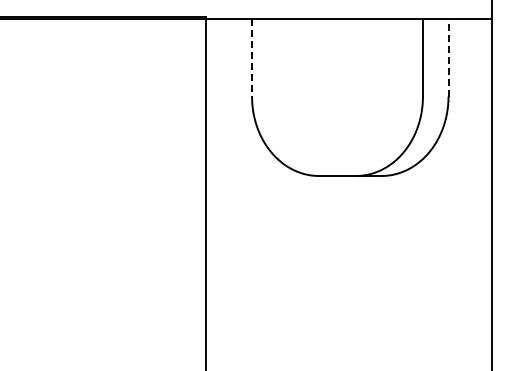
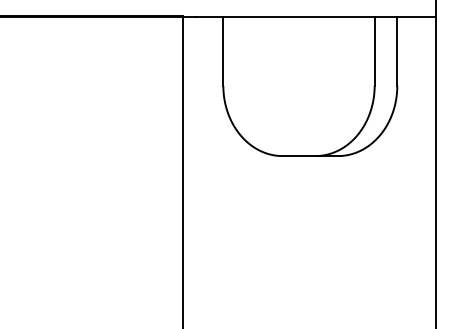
line: (252, 57) -> (223, 51), dashed -> solid
line: (448, 57) -> (397, 51), dashed -> solid

